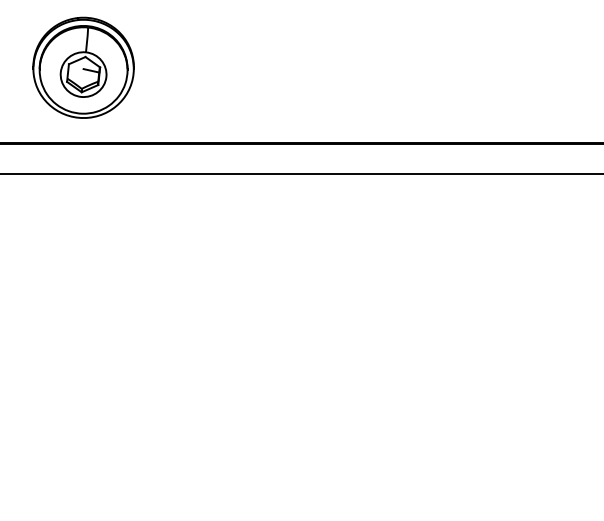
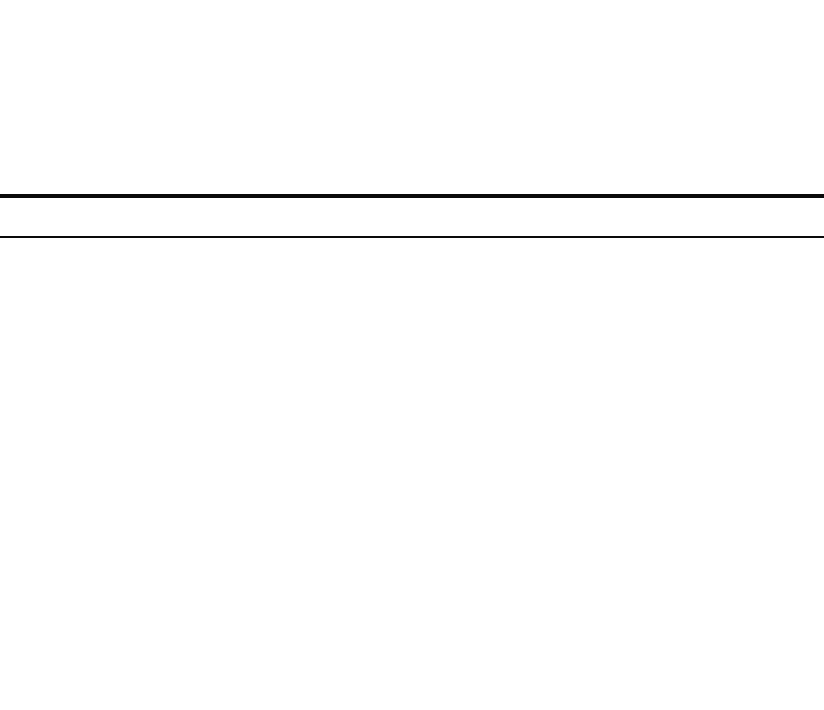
part: (83, 67) -> (113, 92), removed

